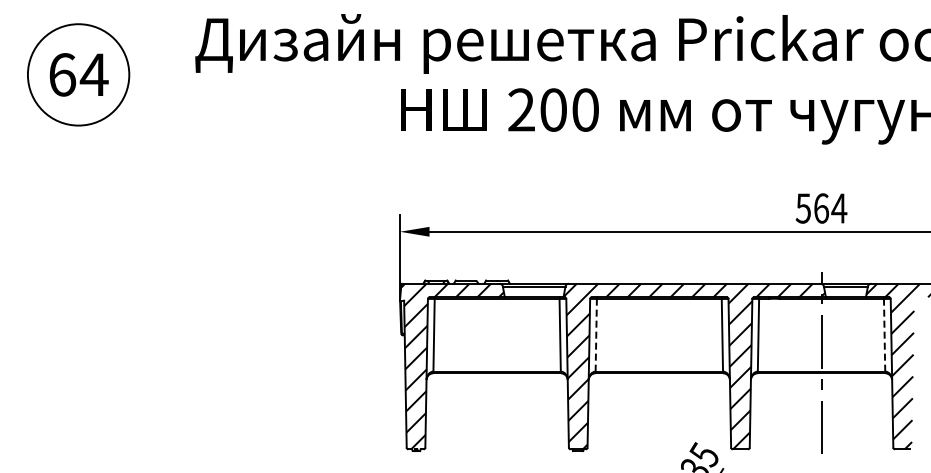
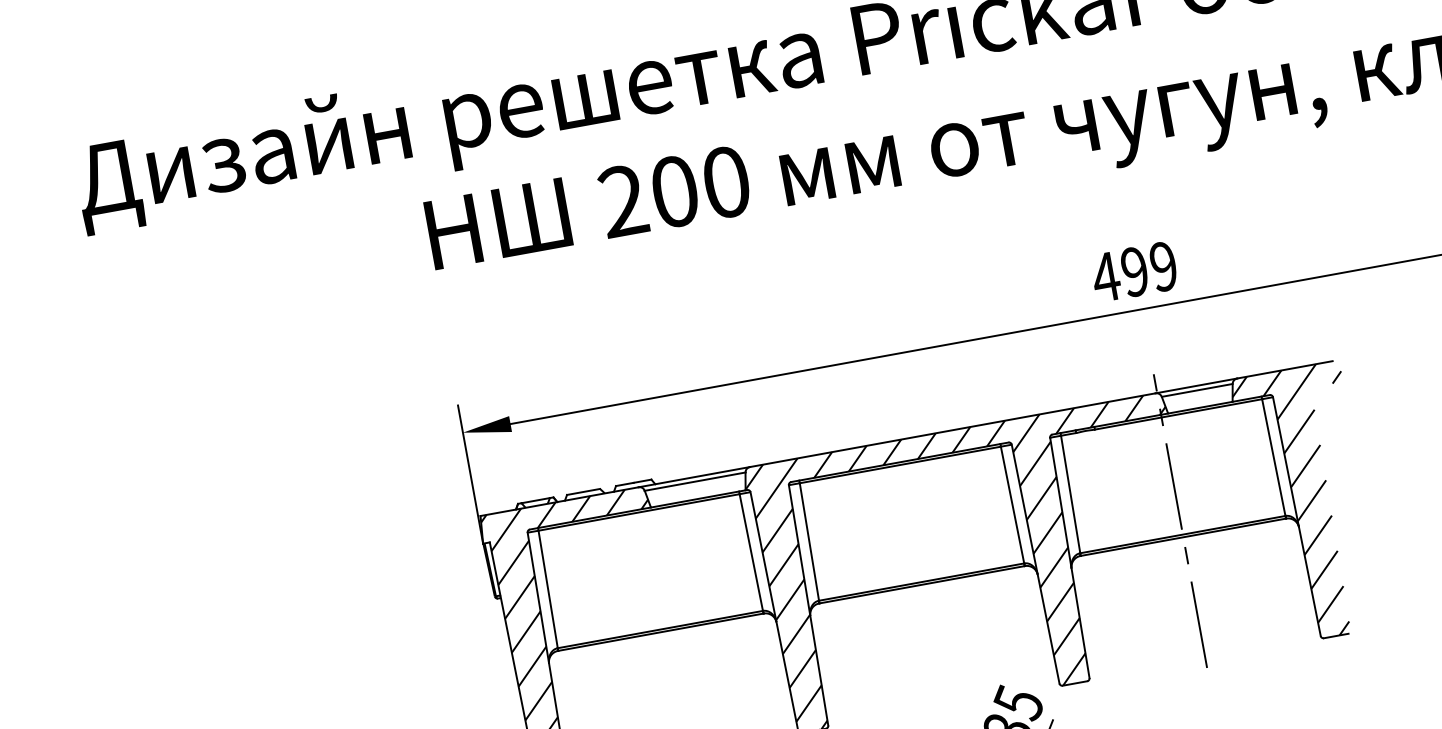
text: (821, 208) -> (1135, 271), 564 -> 499
line: (596, 334) -> (809, 540), dashed -> solid
line: (884, 334) -> (1273, 456), dashed -> solid

